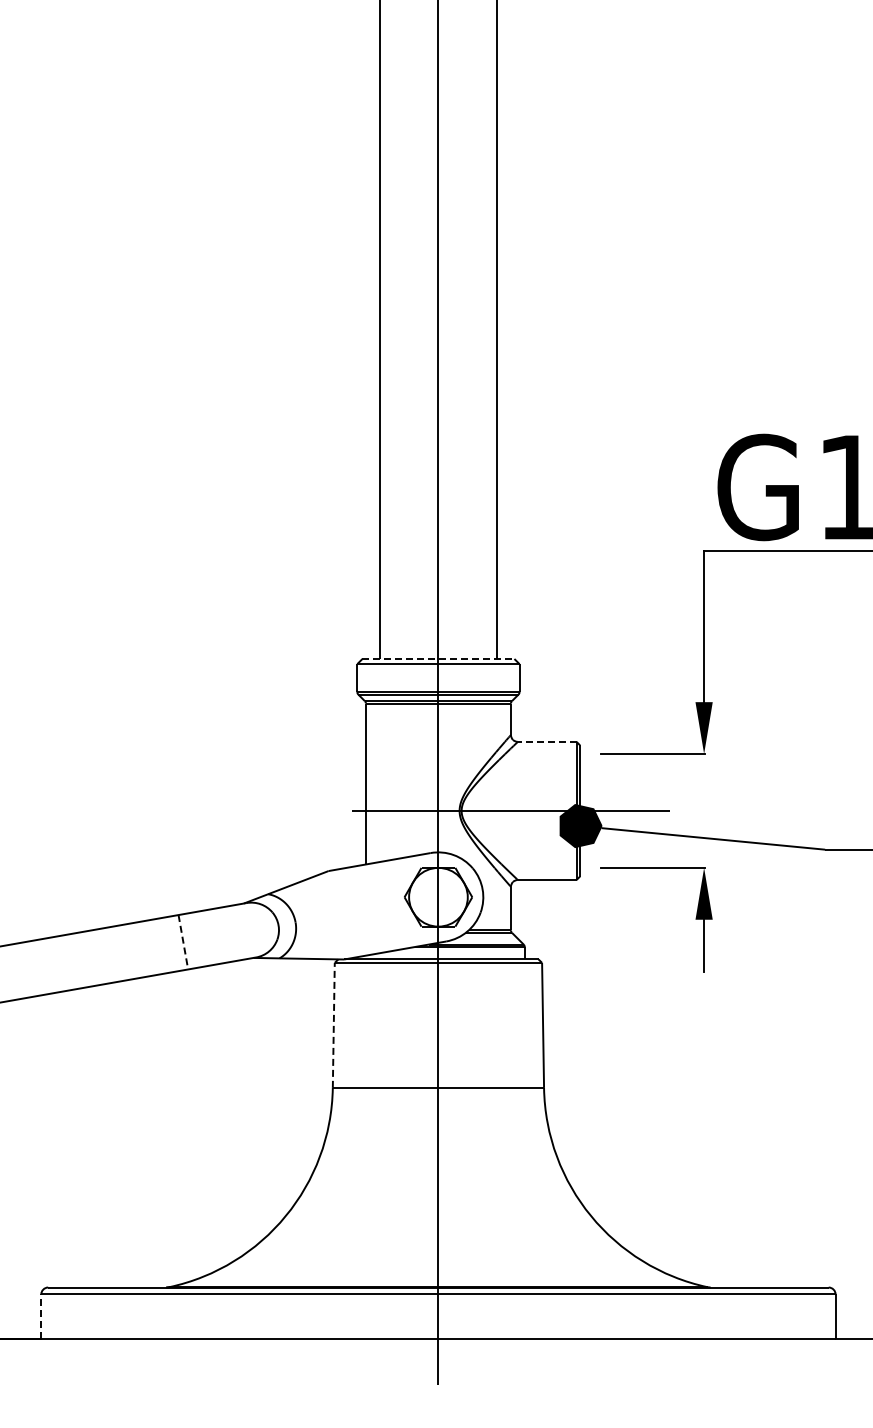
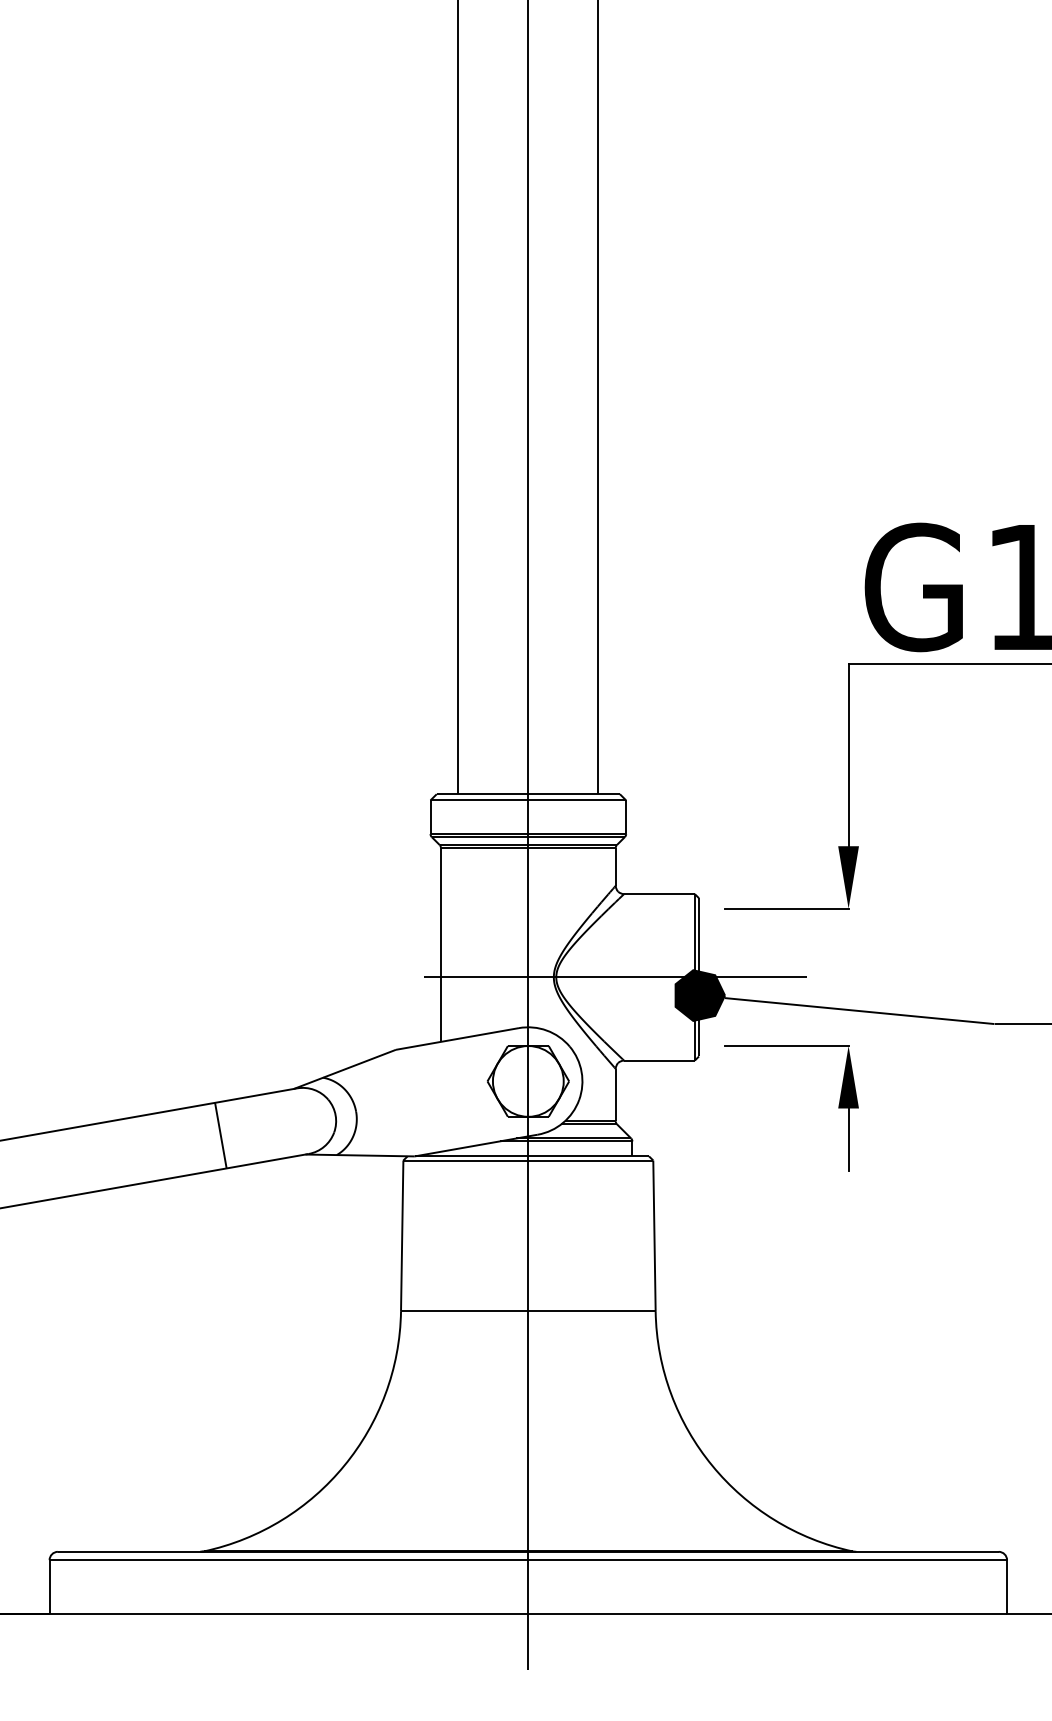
line: (438, 658) -> (528, 793), dashed -> solid
line: (546, 741) -> (658, 893), dashed -> solid
line: (183, 942) -> (221, 1135), dashed -> solid
line: (333, 1024) -> (401, 1234), dashed -> solid
line: (41, 1316) -> (49, 1586), dashed -> solid

